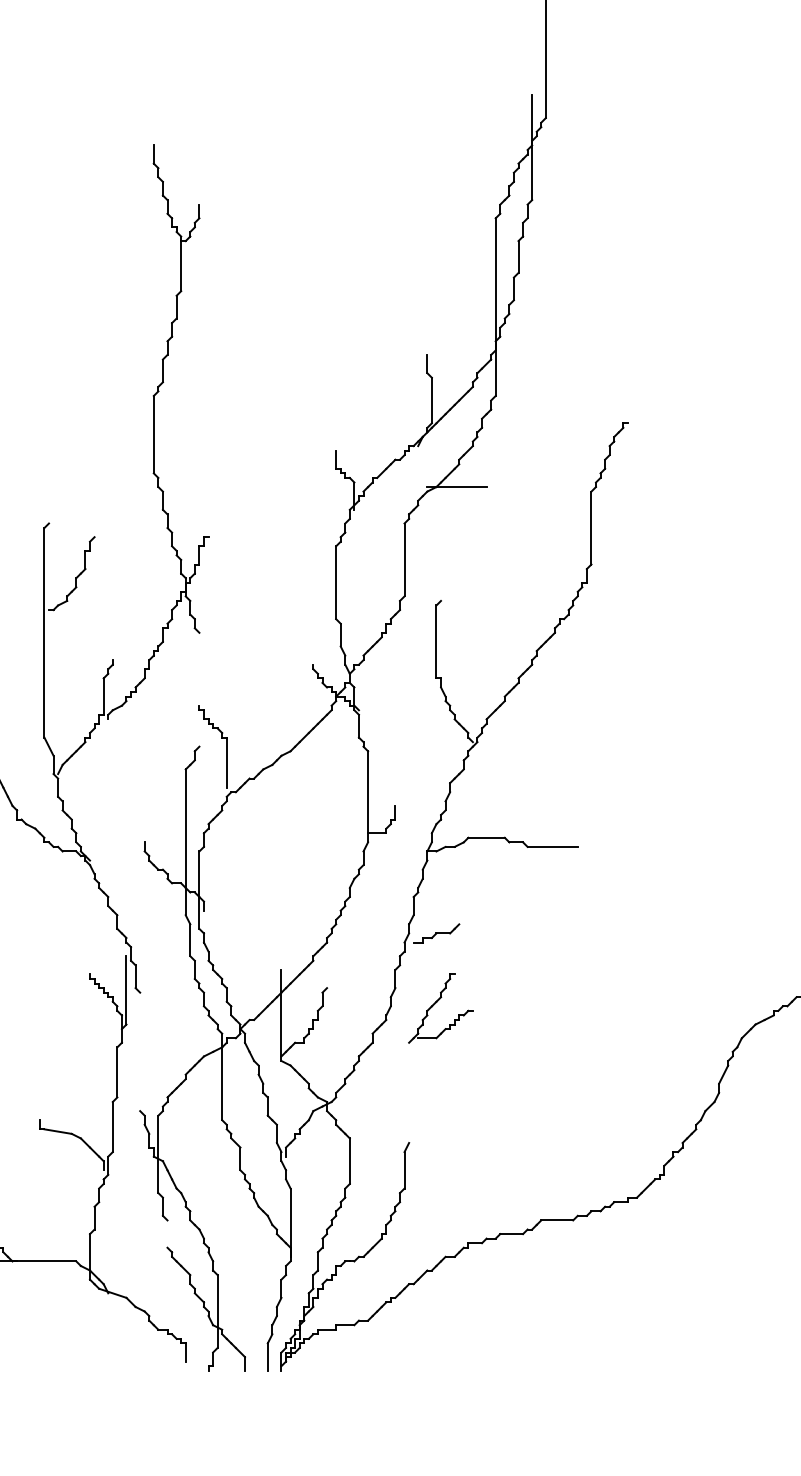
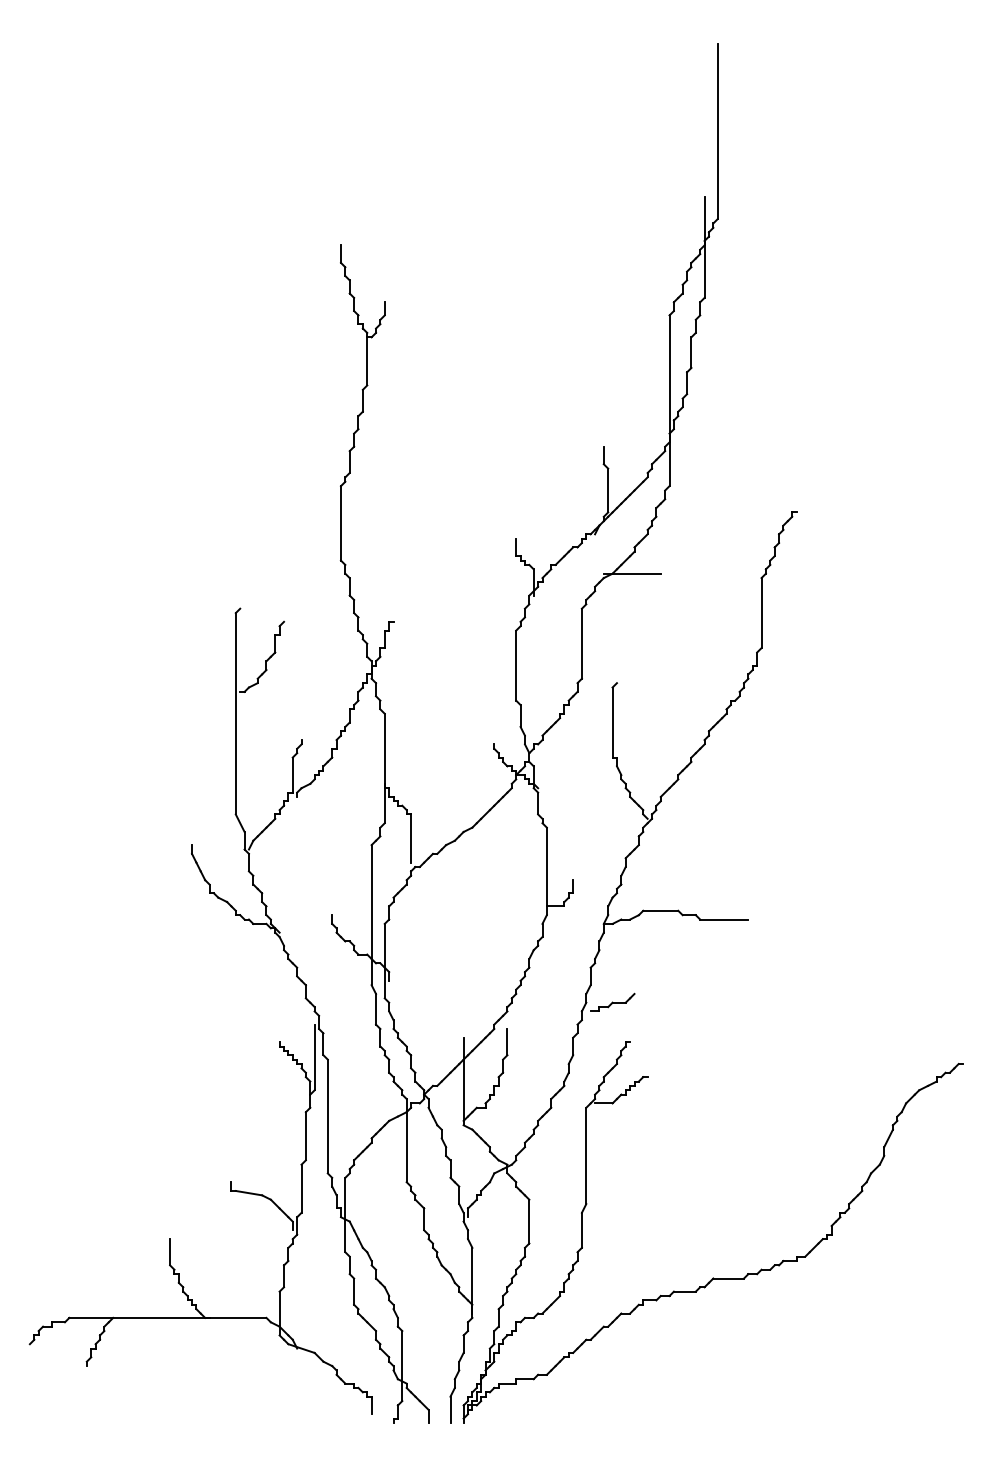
line: (199, 689) -> (384, 768), added
line: (327, 974) -> (507, 1042), added
line: (139, 1051) -> (327, 1116), added
line: (409, 1092) -> (586, 1155), added
line: (167, 1233) -> (354, 1291), added

